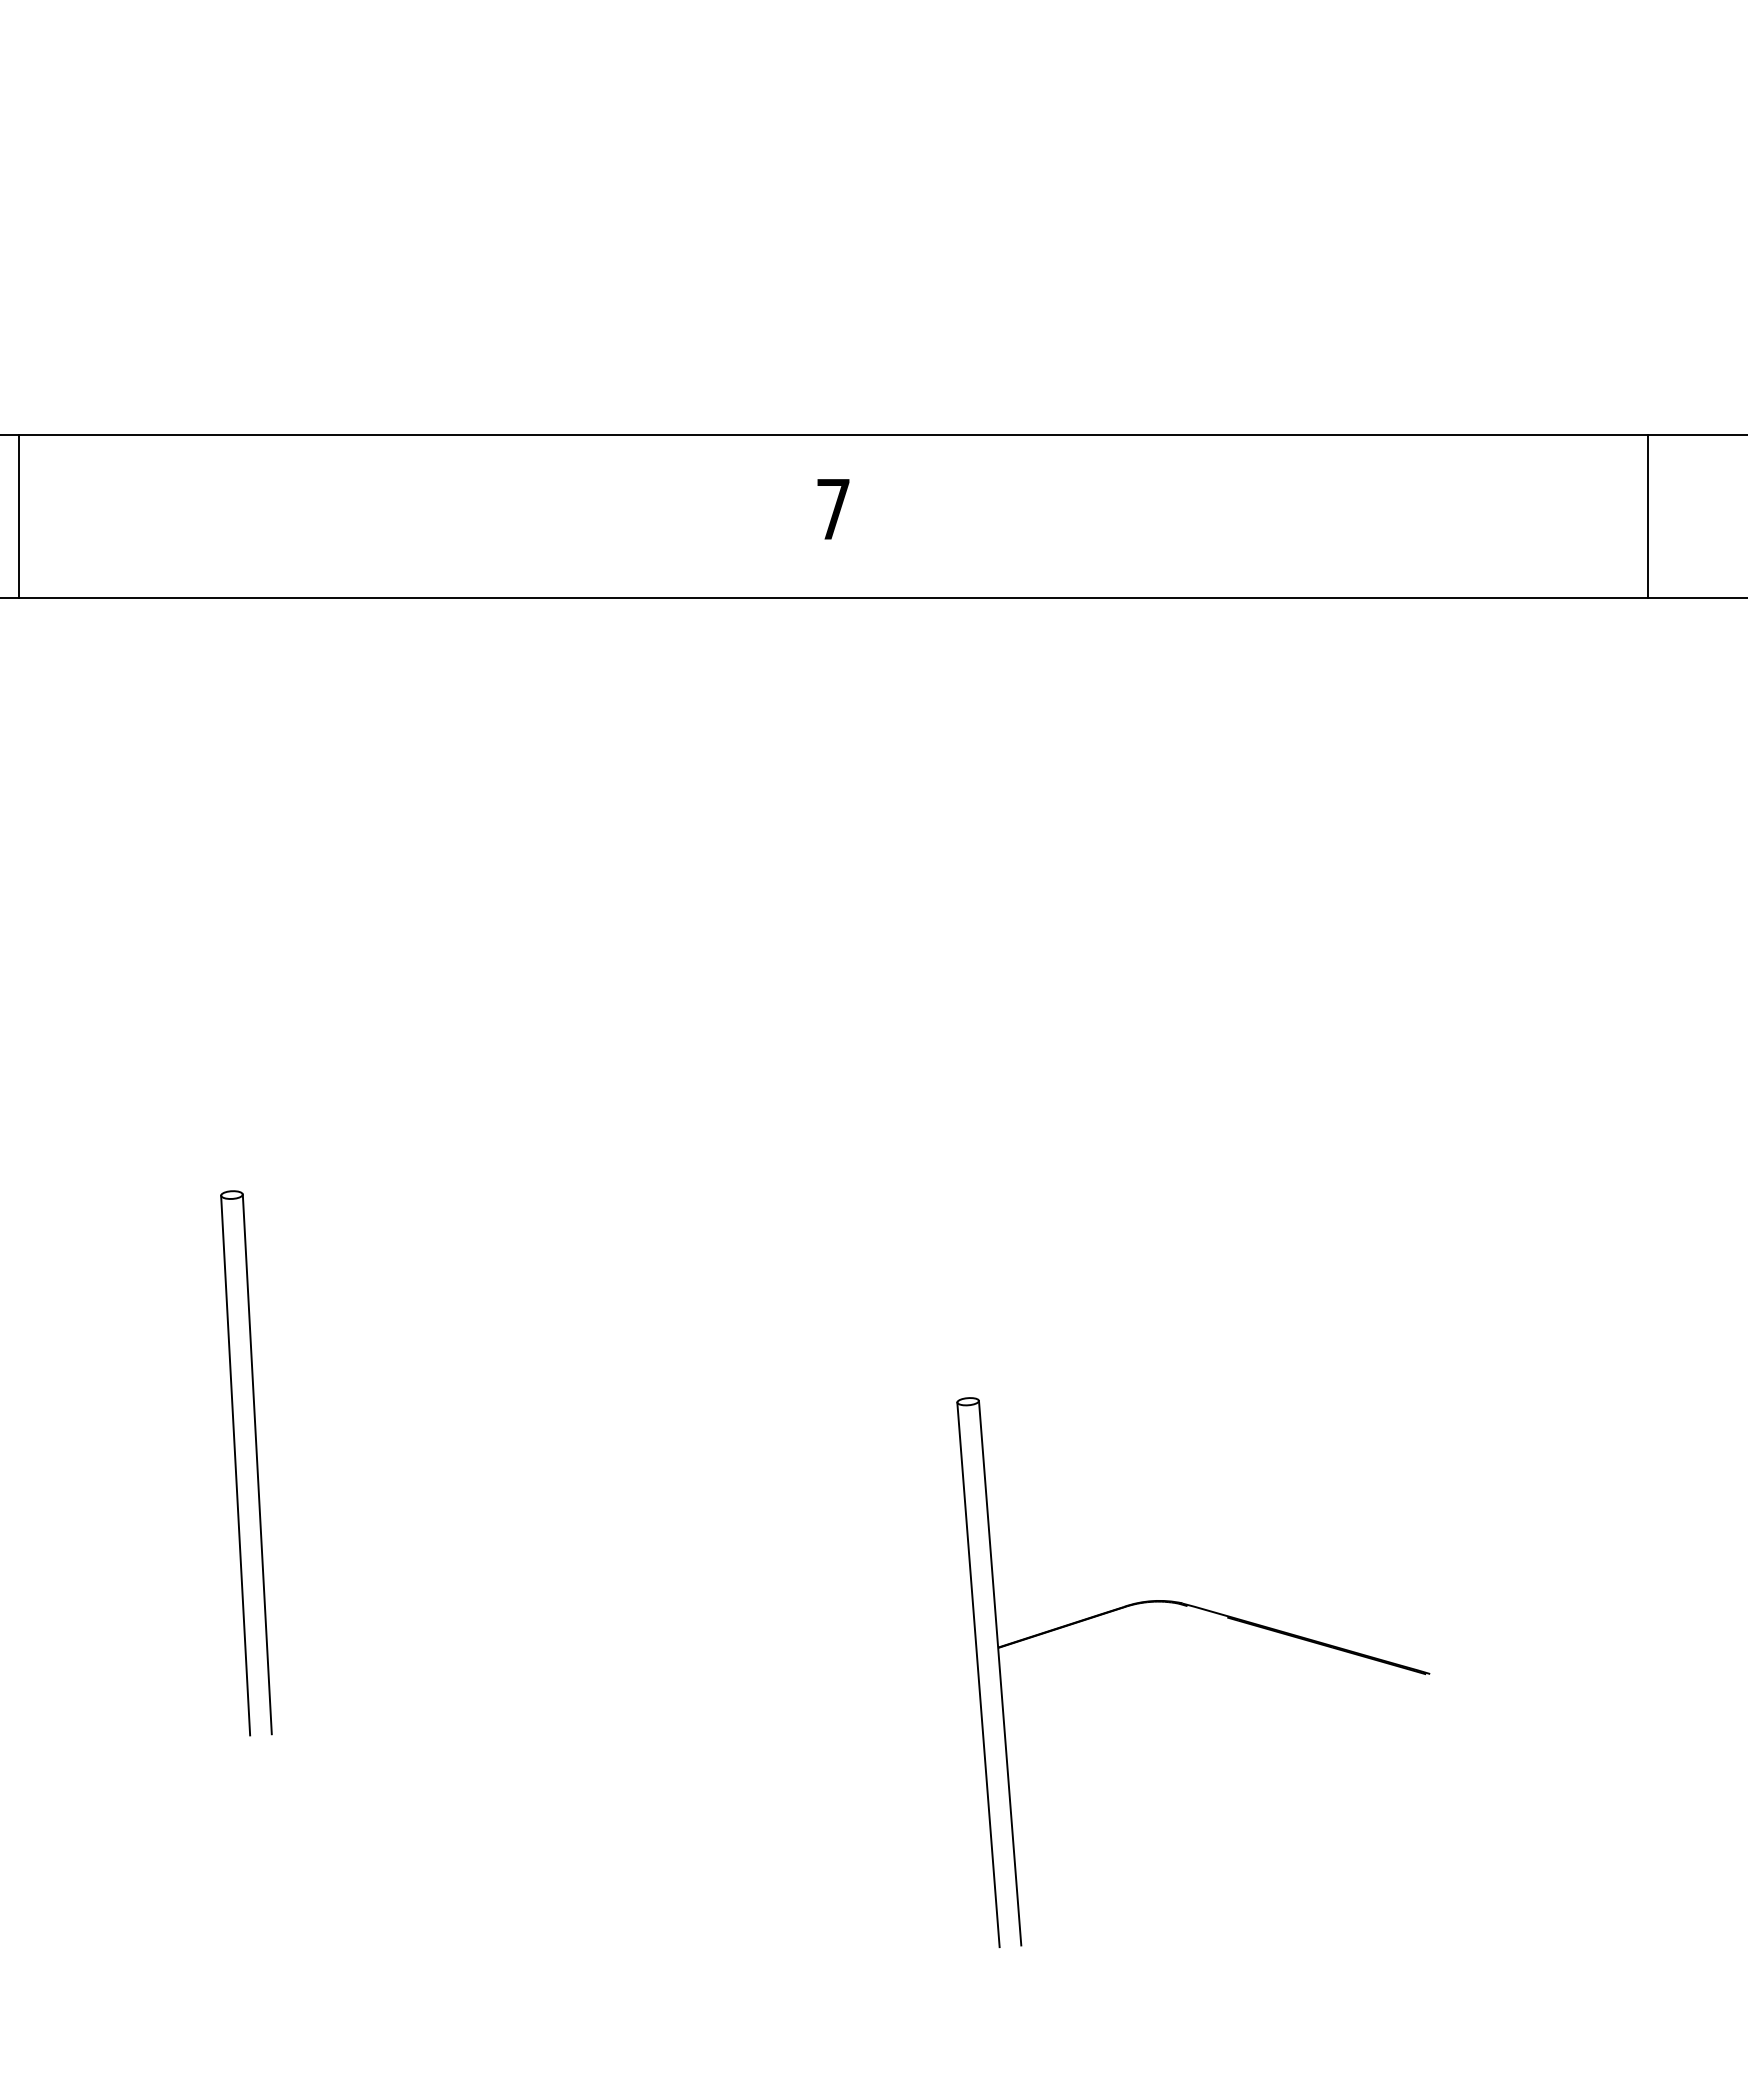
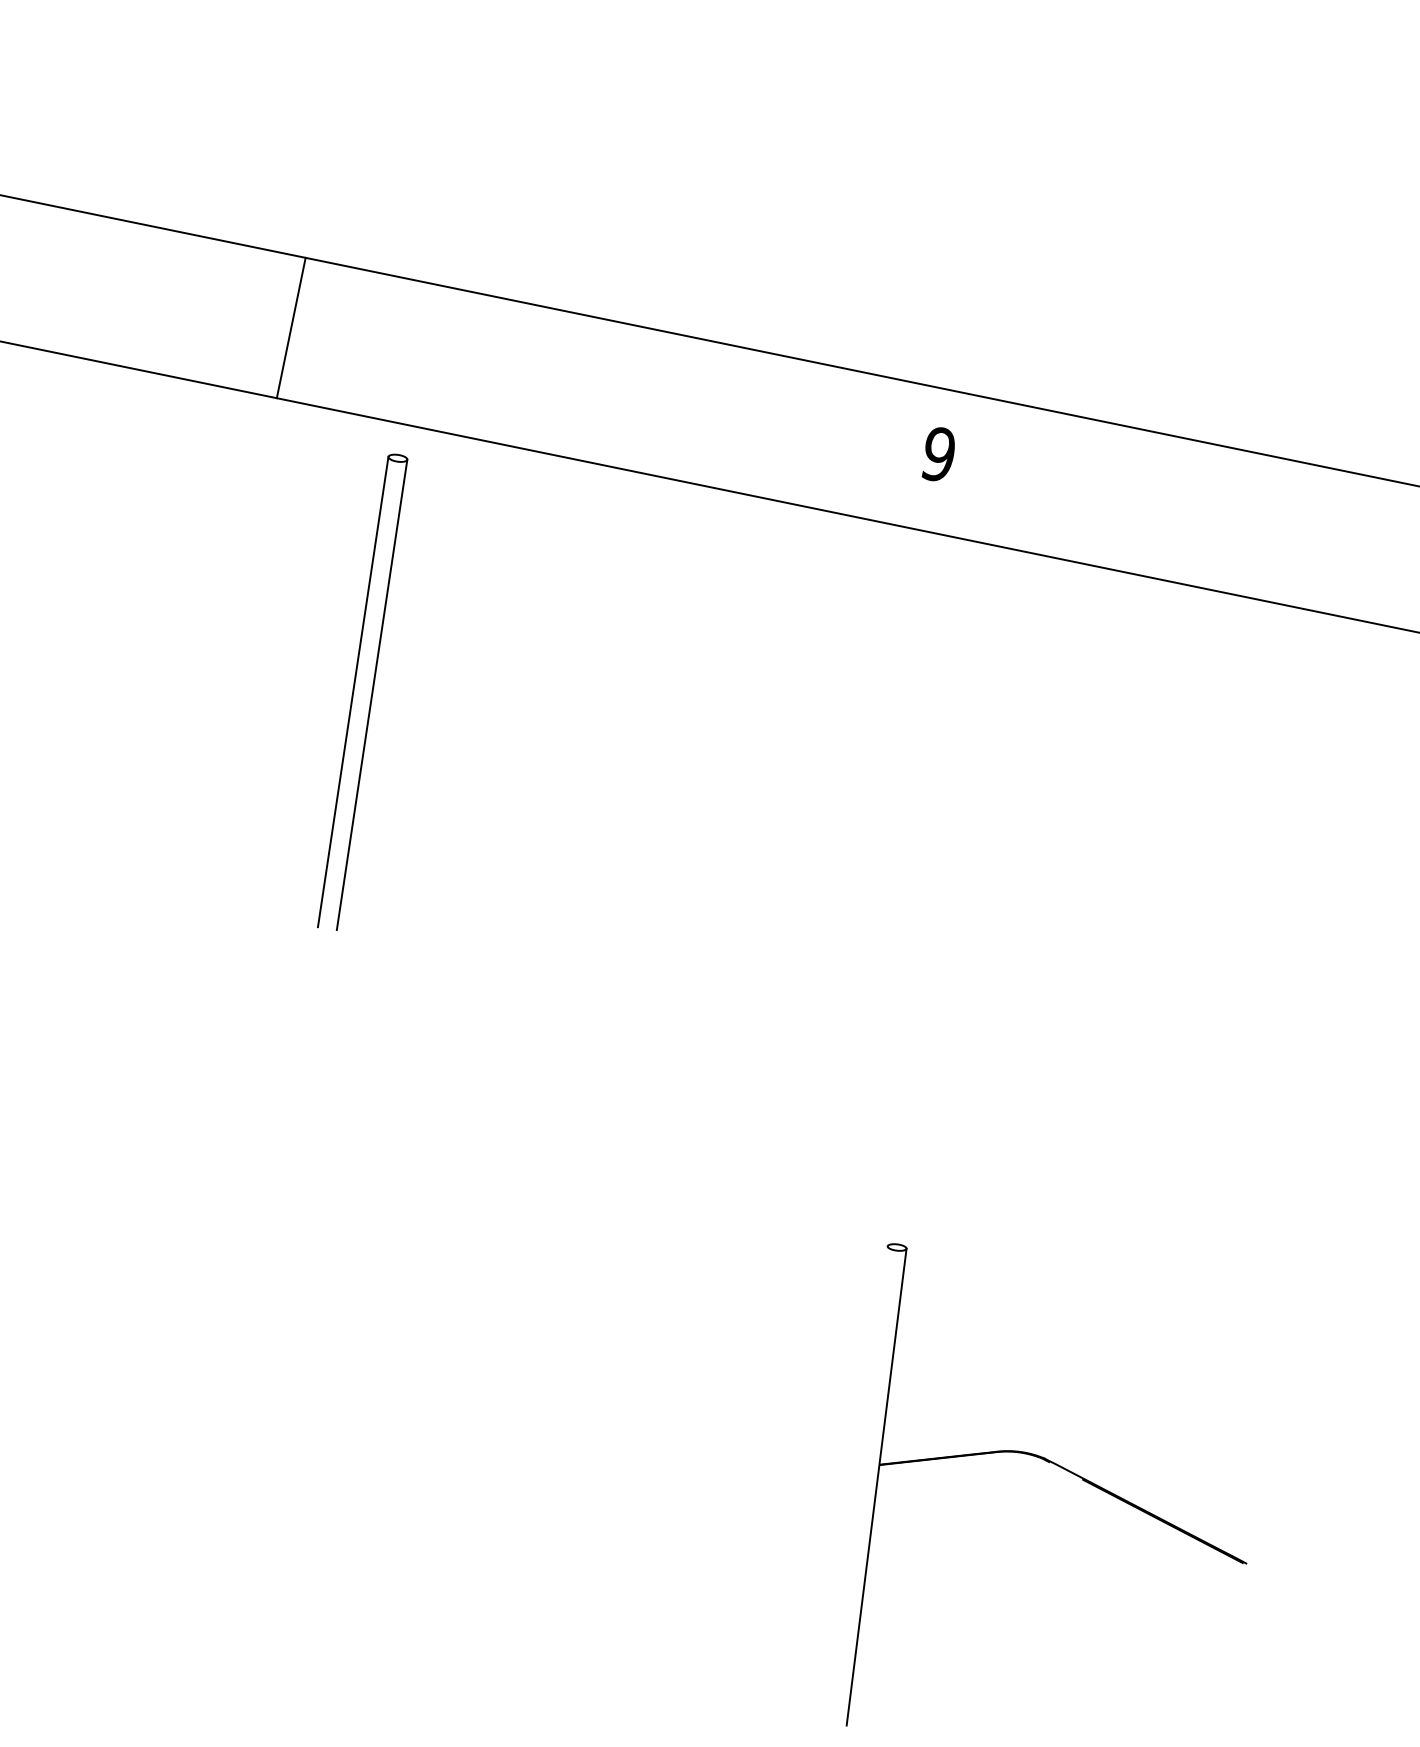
text: (833, 509) -> (938, 454), 7 -> 9
line: (19, 515) -> (291, 327), moved
part: (236, 1463) -> (354, 690), moved
line: (978, 1674) -> (857, 1484), removed

